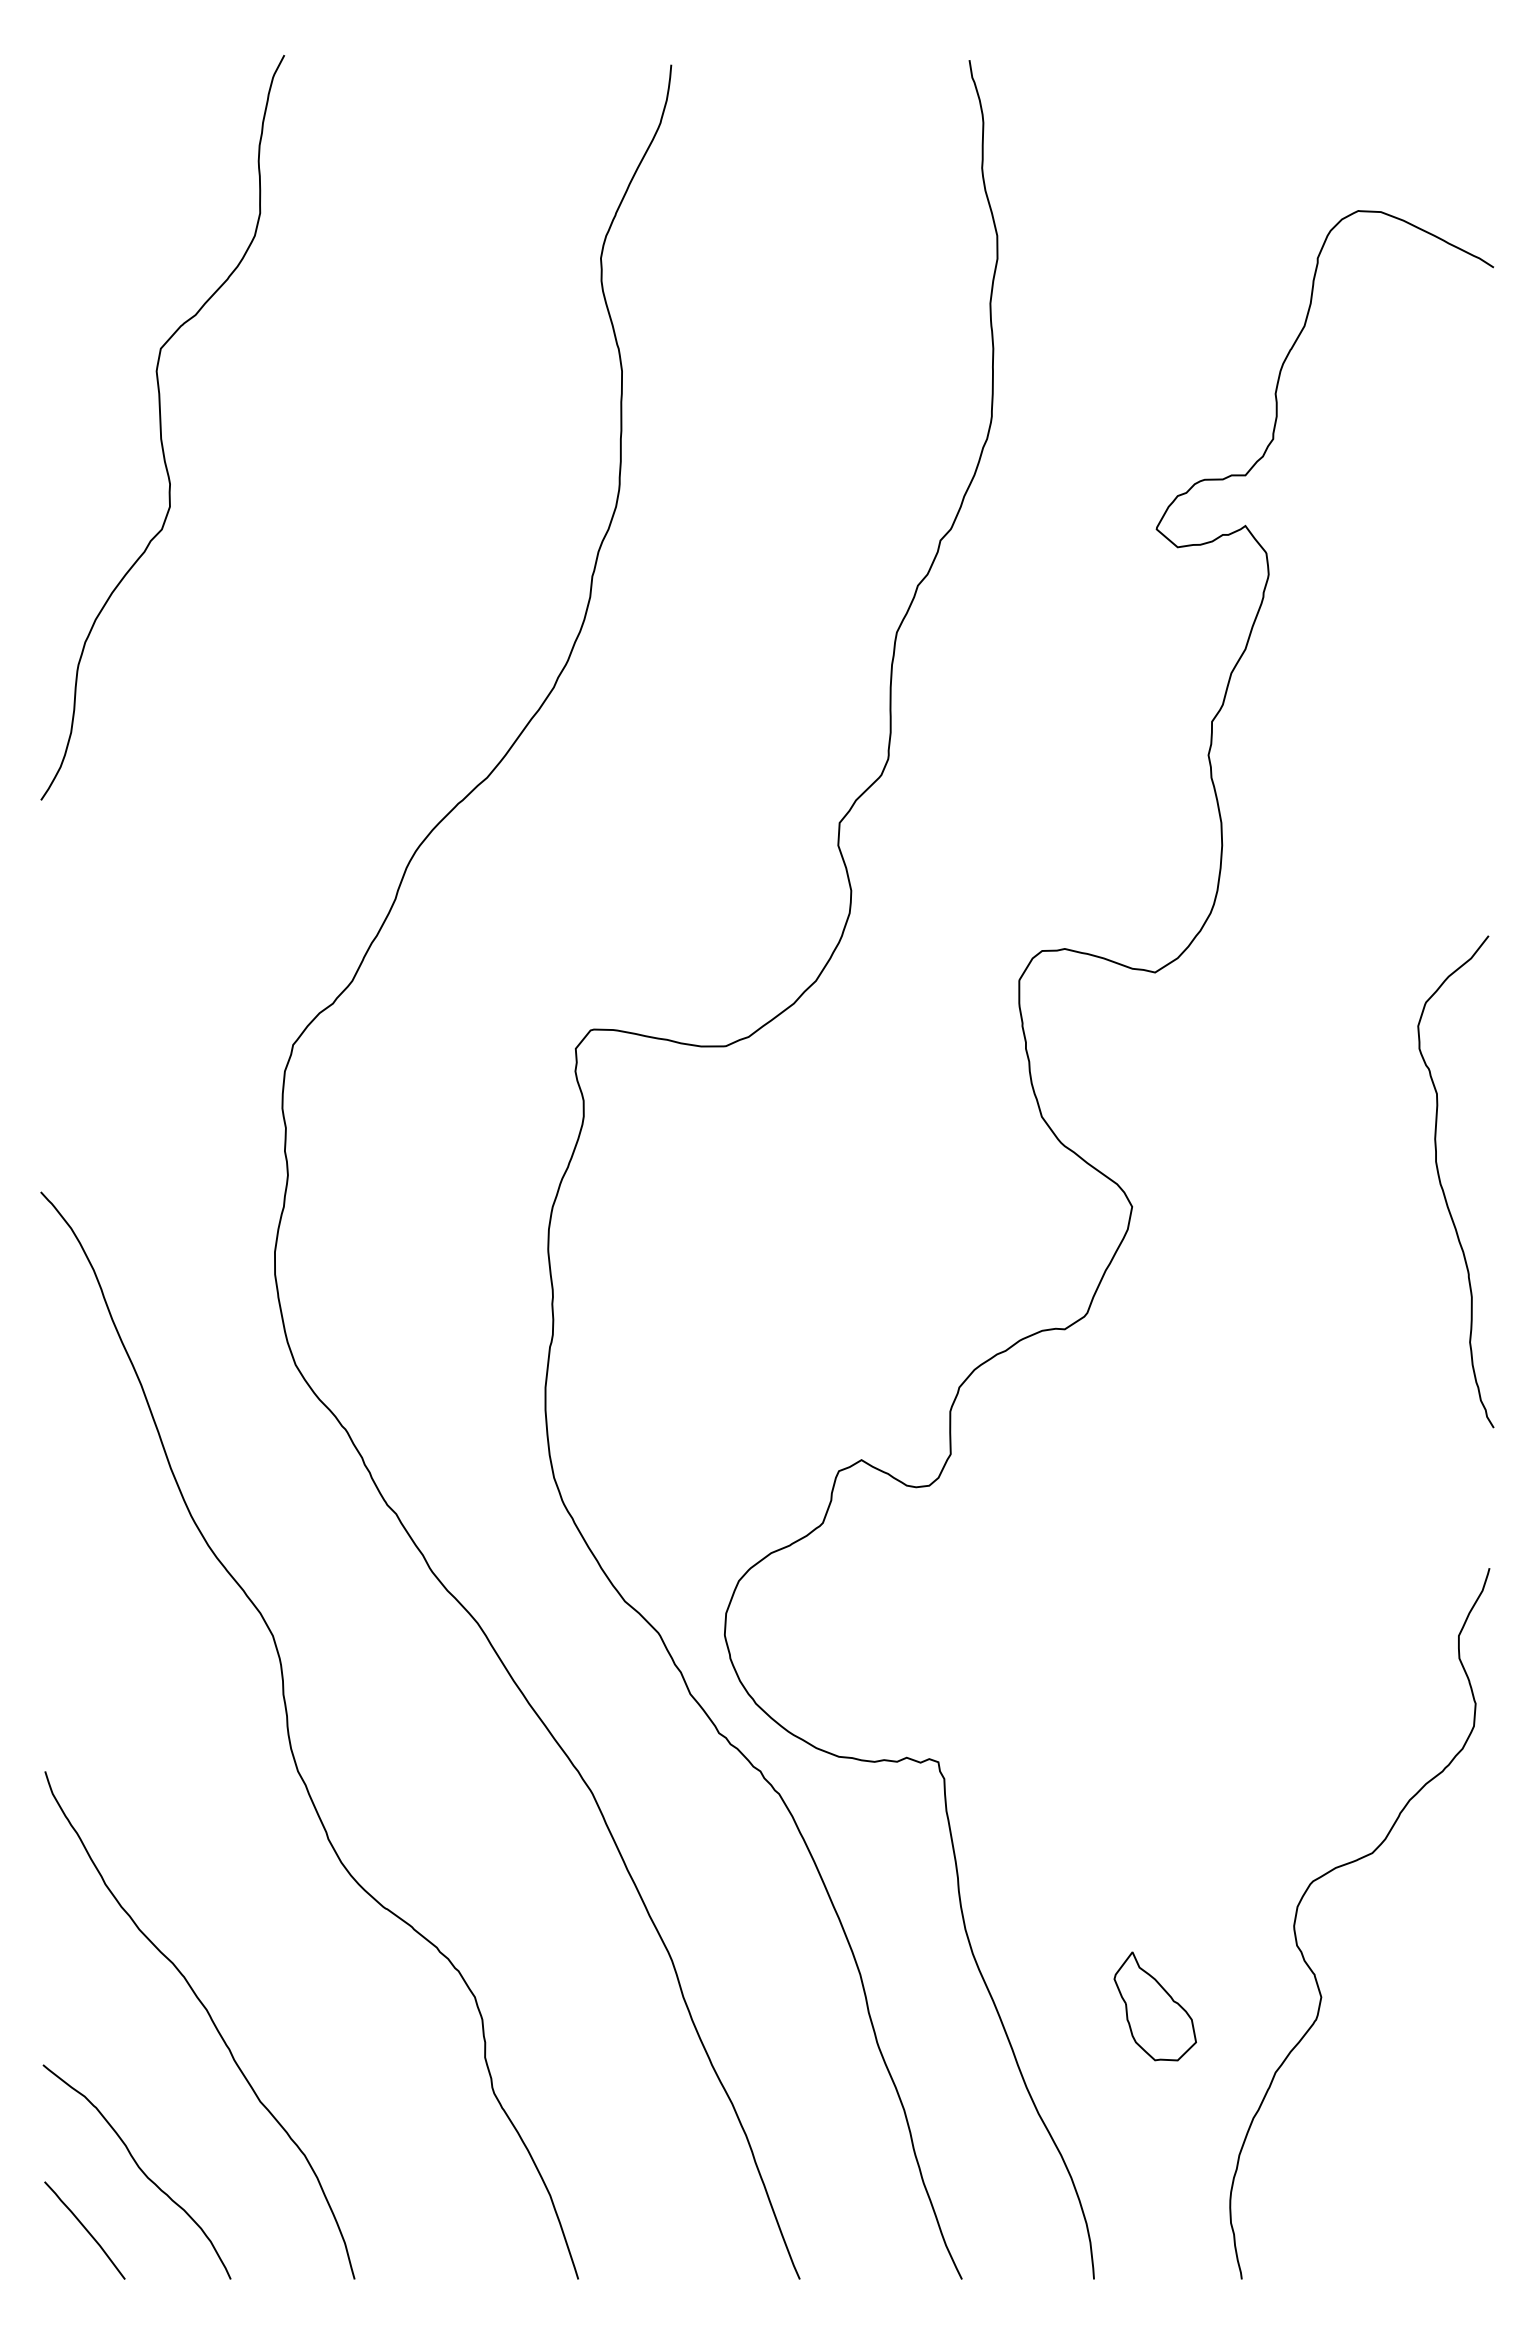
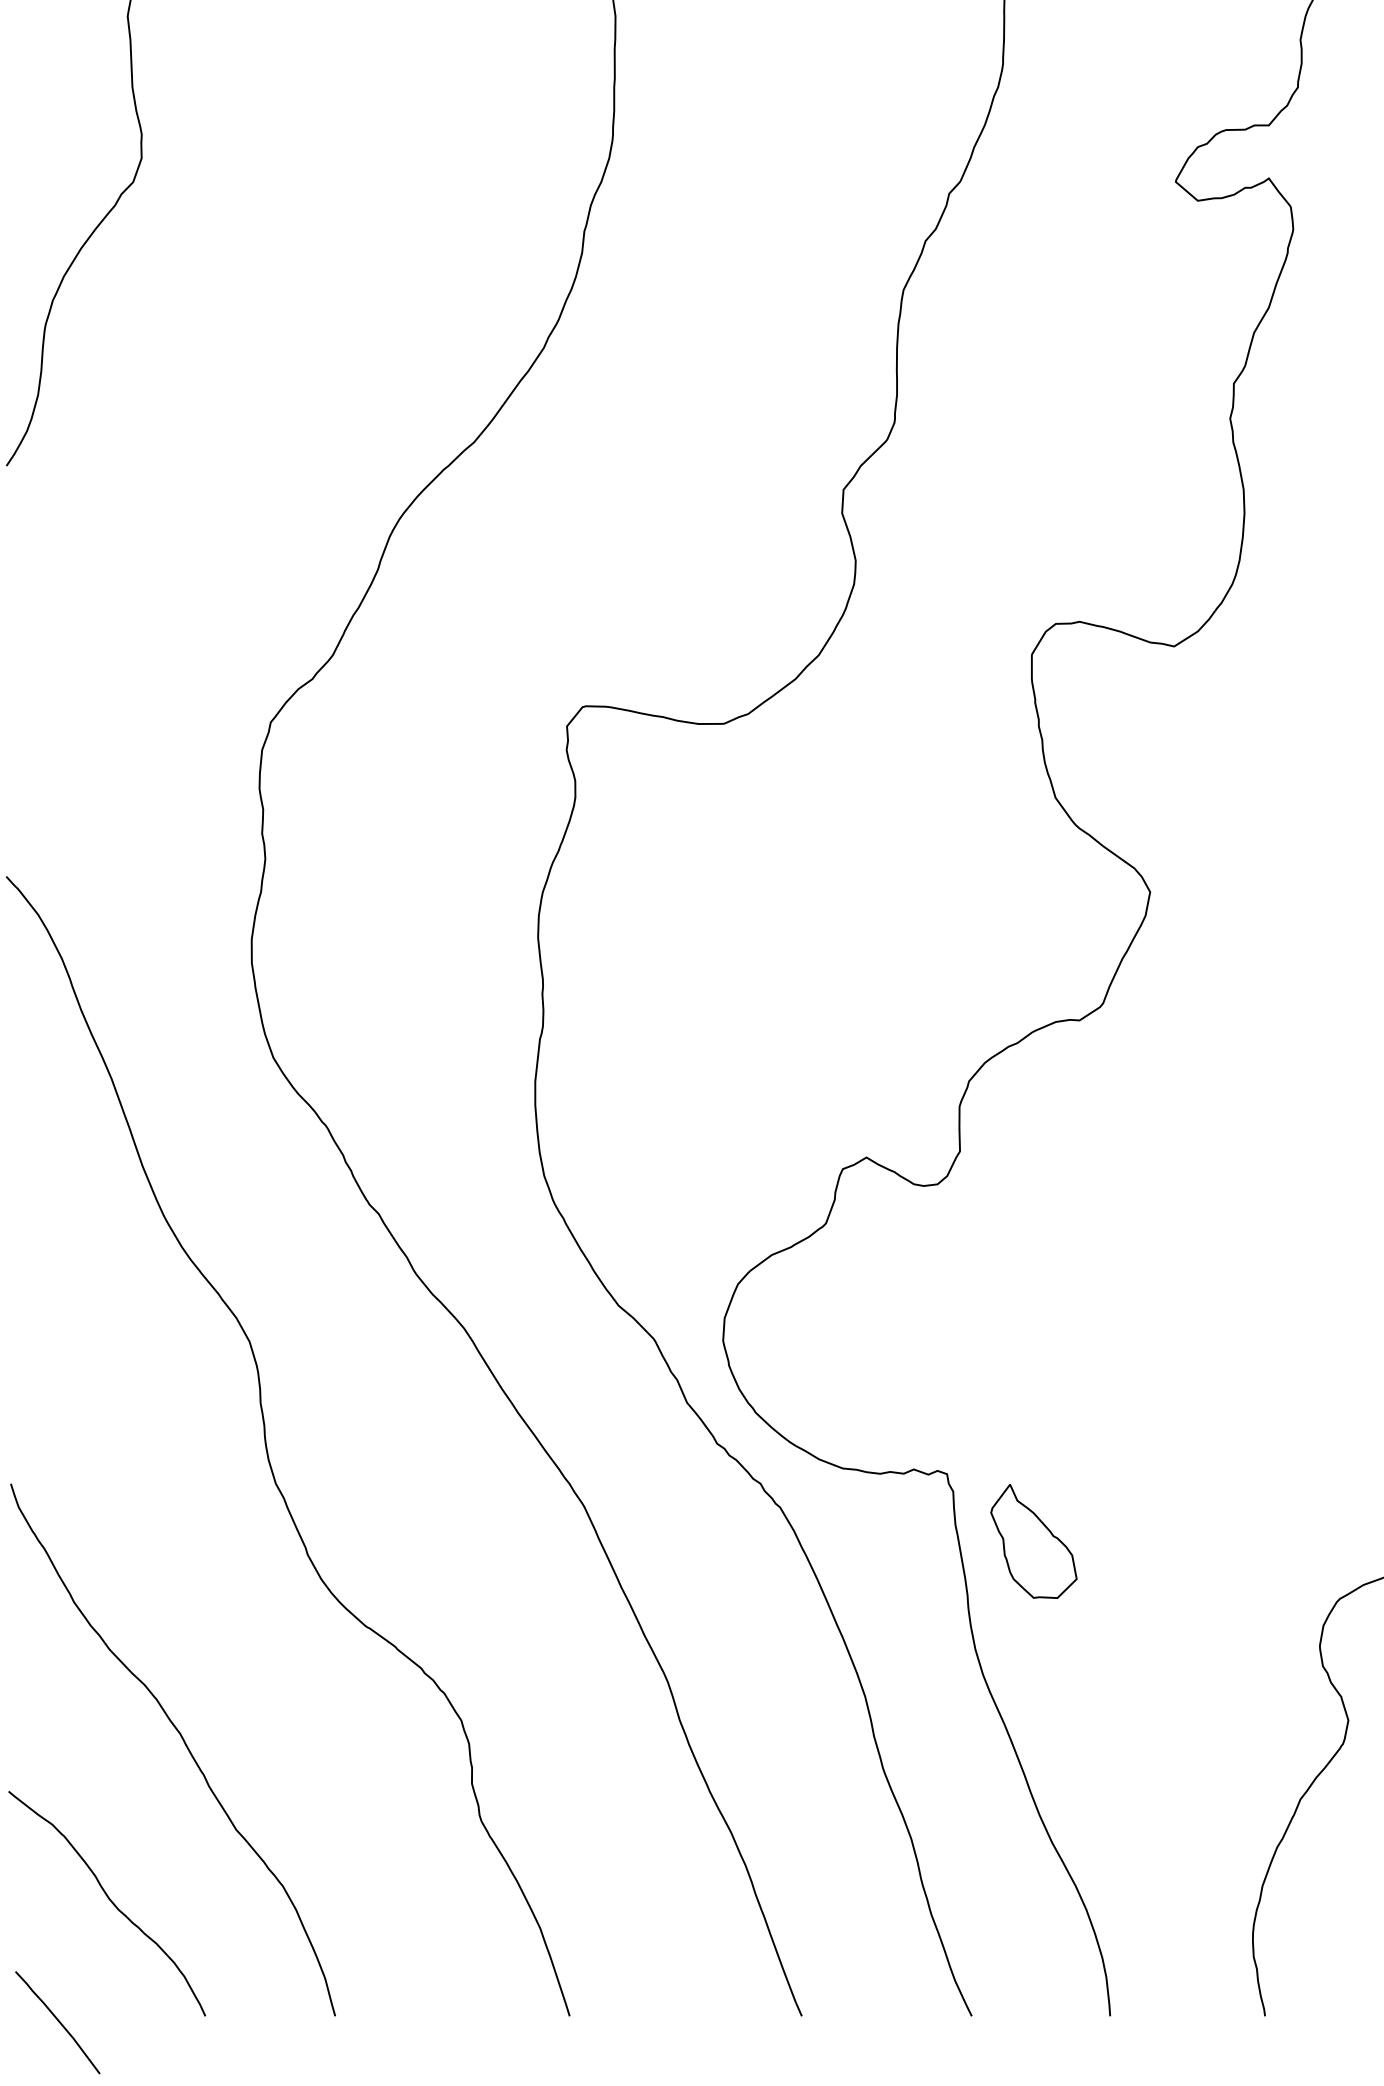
part: (1154, 2006) -> (1033, 1541), moved
curve: (85, 2230) -> (58, 2022), moved

